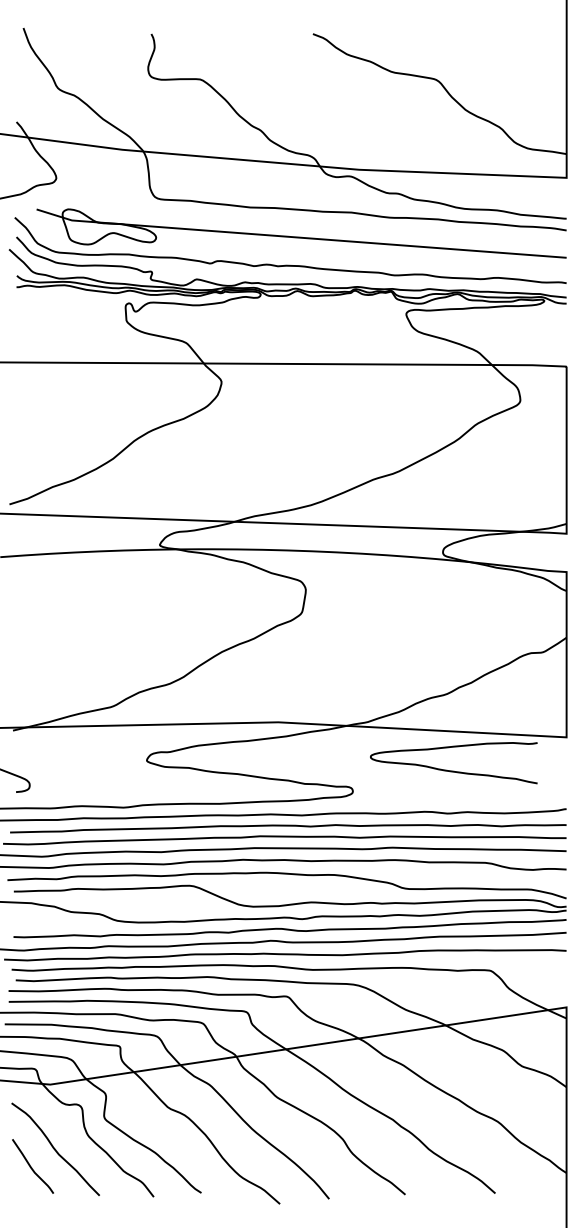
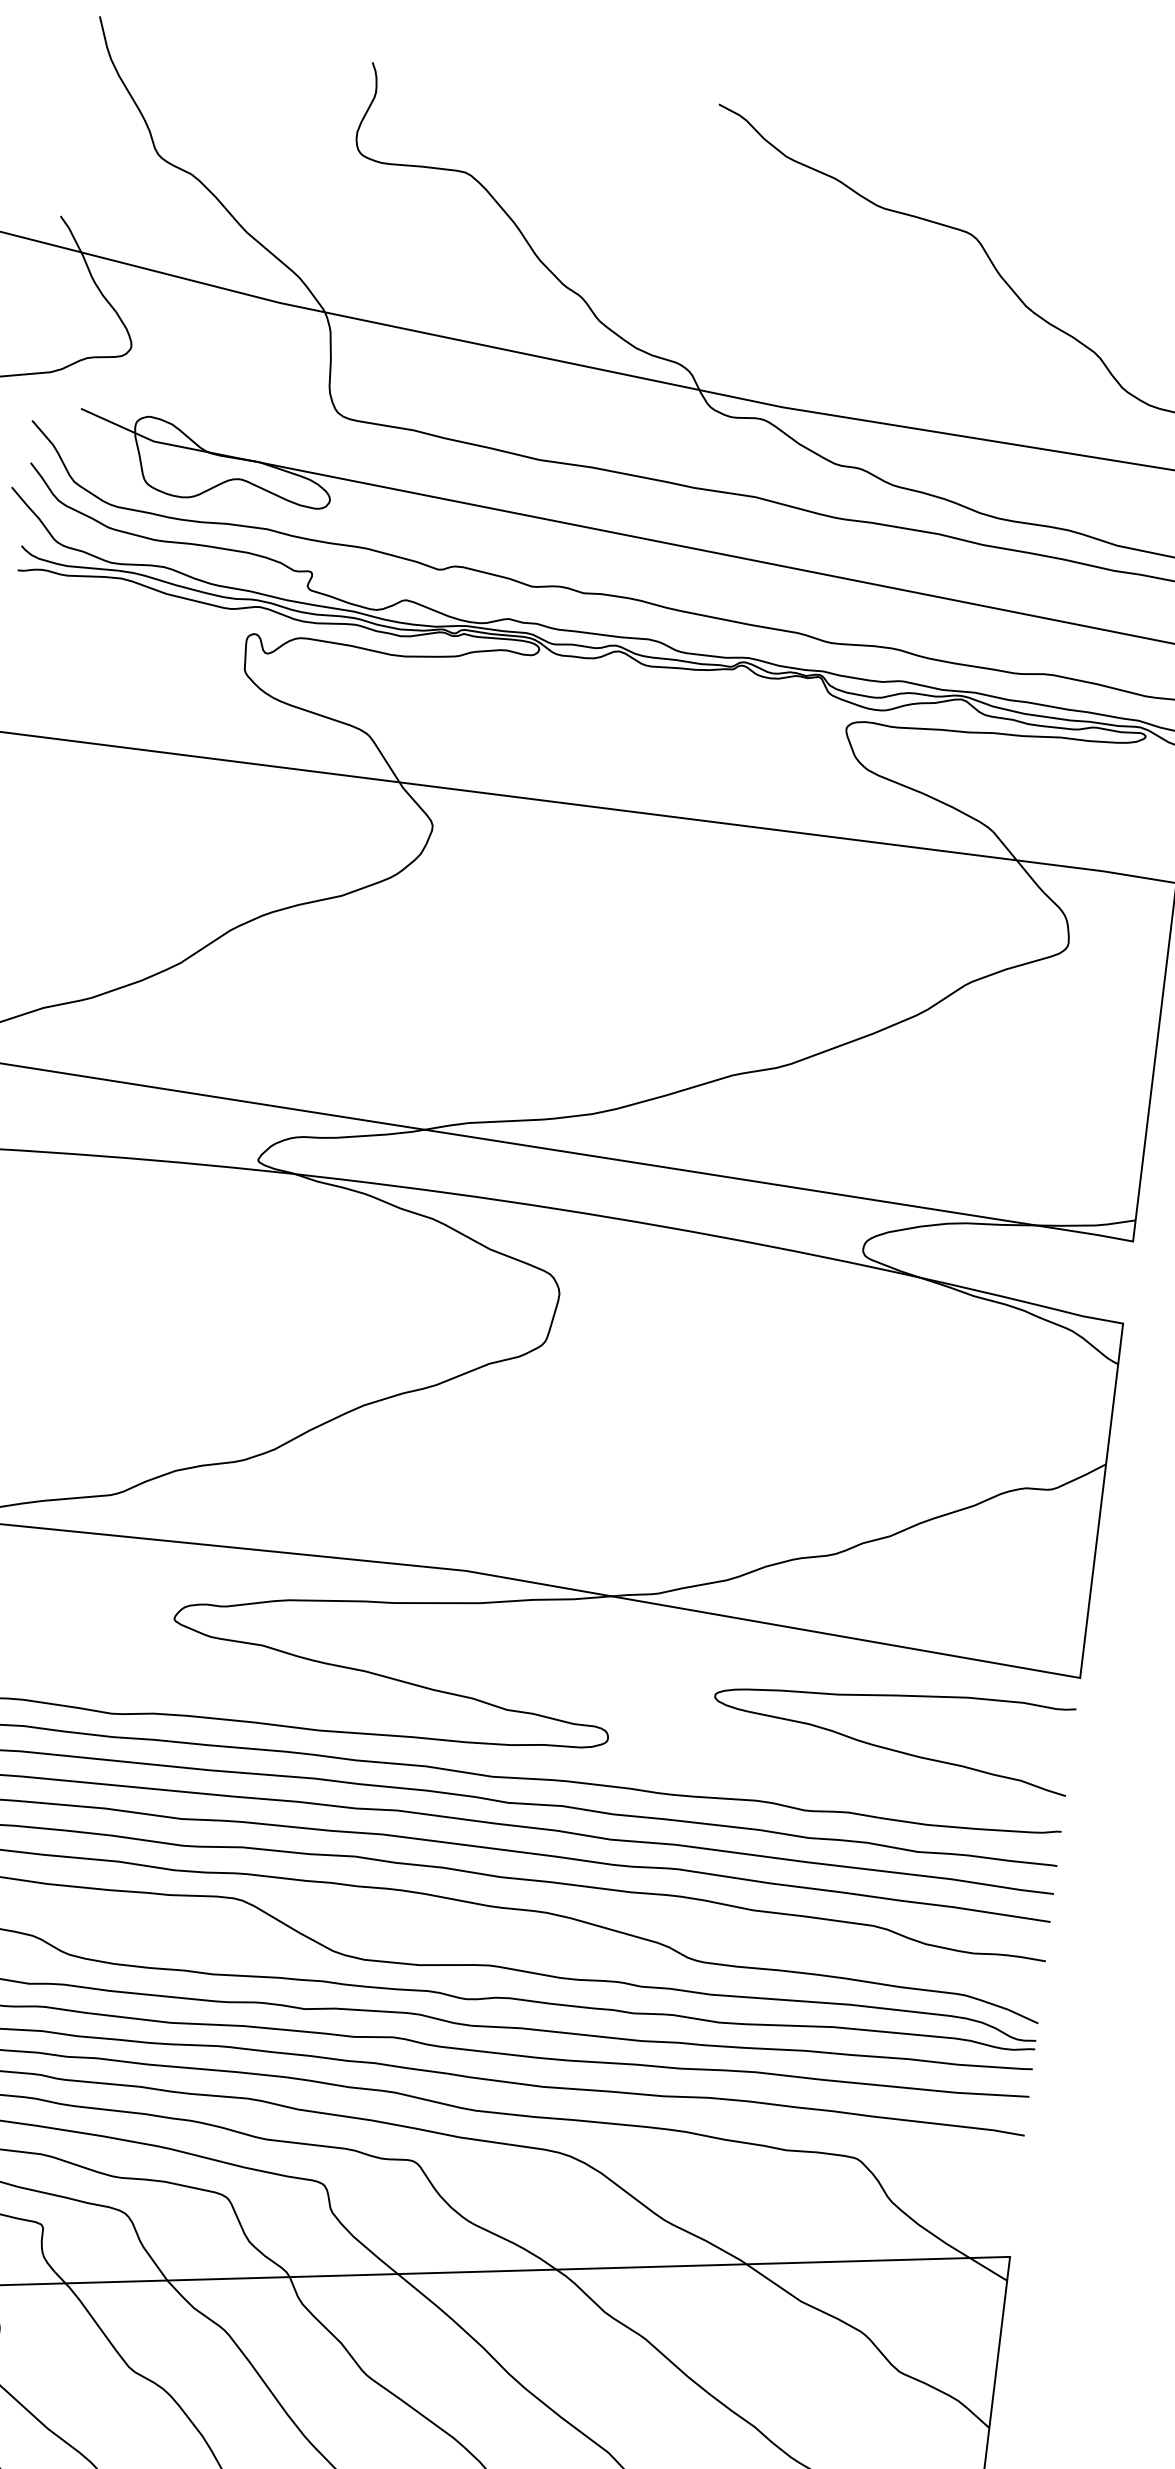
curve: (453, 770) -> (888, 1746), moved

